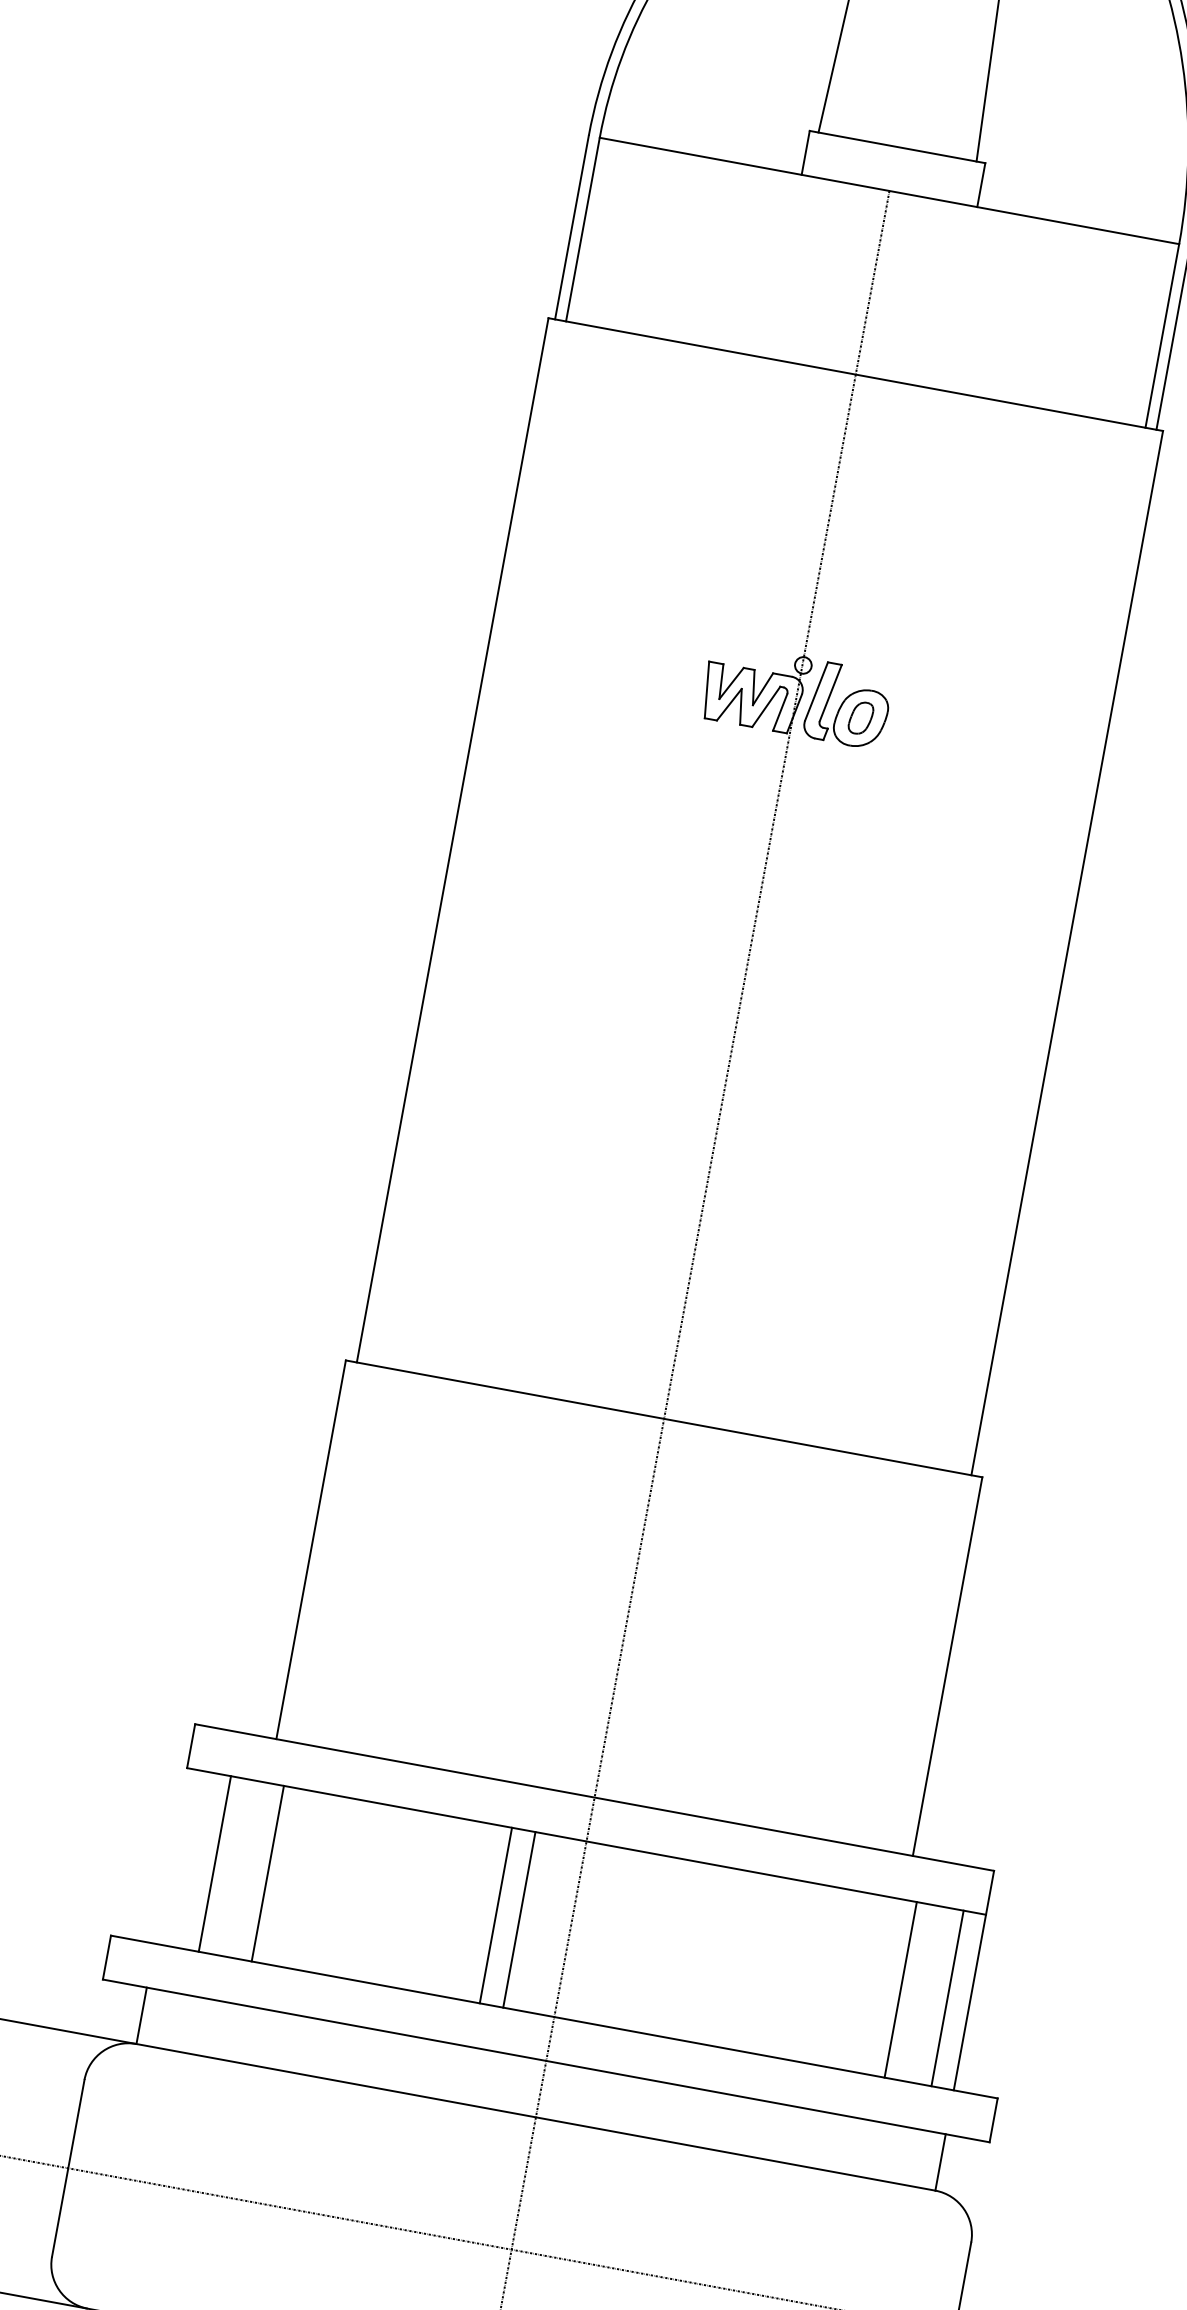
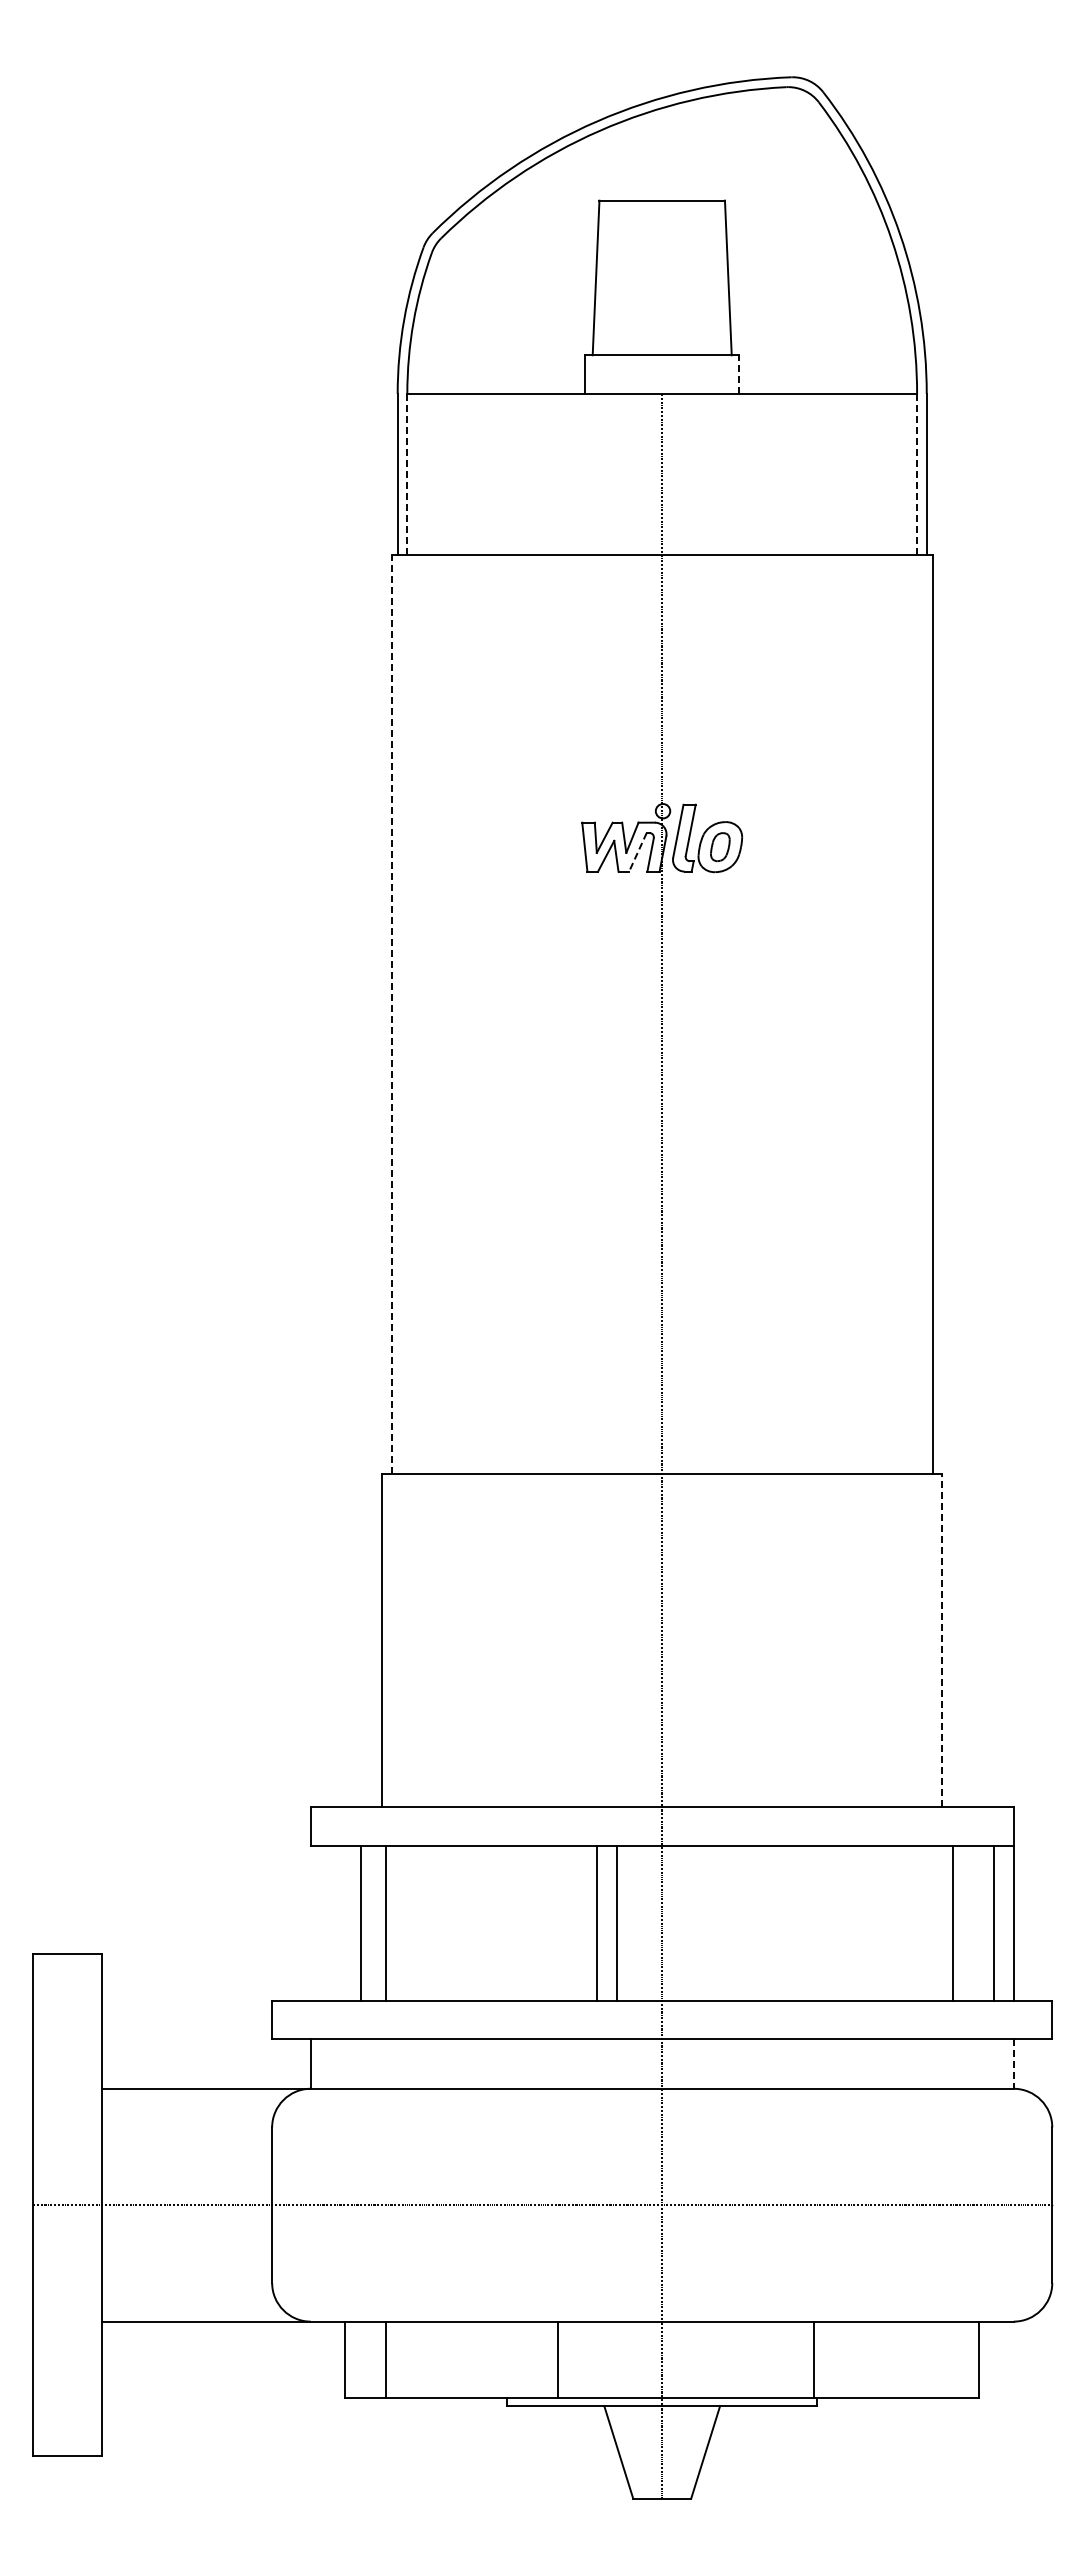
line: (981, 184) -> (739, 374), solid -> dashed
line: (583, 229) -> (407, 474), solid -> dashed
line: (1162, 335) -> (917, 474), solid -> dashed
line: (765, 707) -> (637, 852), solid -> dashed
line: (452, 839) -> (391, 1014), solid -> dashed
line: (948, 1666) -> (942, 1640), solid -> dashed
line: (214, 1864) -> (386, 1923), moved
line: (267, 1873) -> (360, 1923), moved
line: (940, 2161) -> (1013, 2063), solid -> dashed

